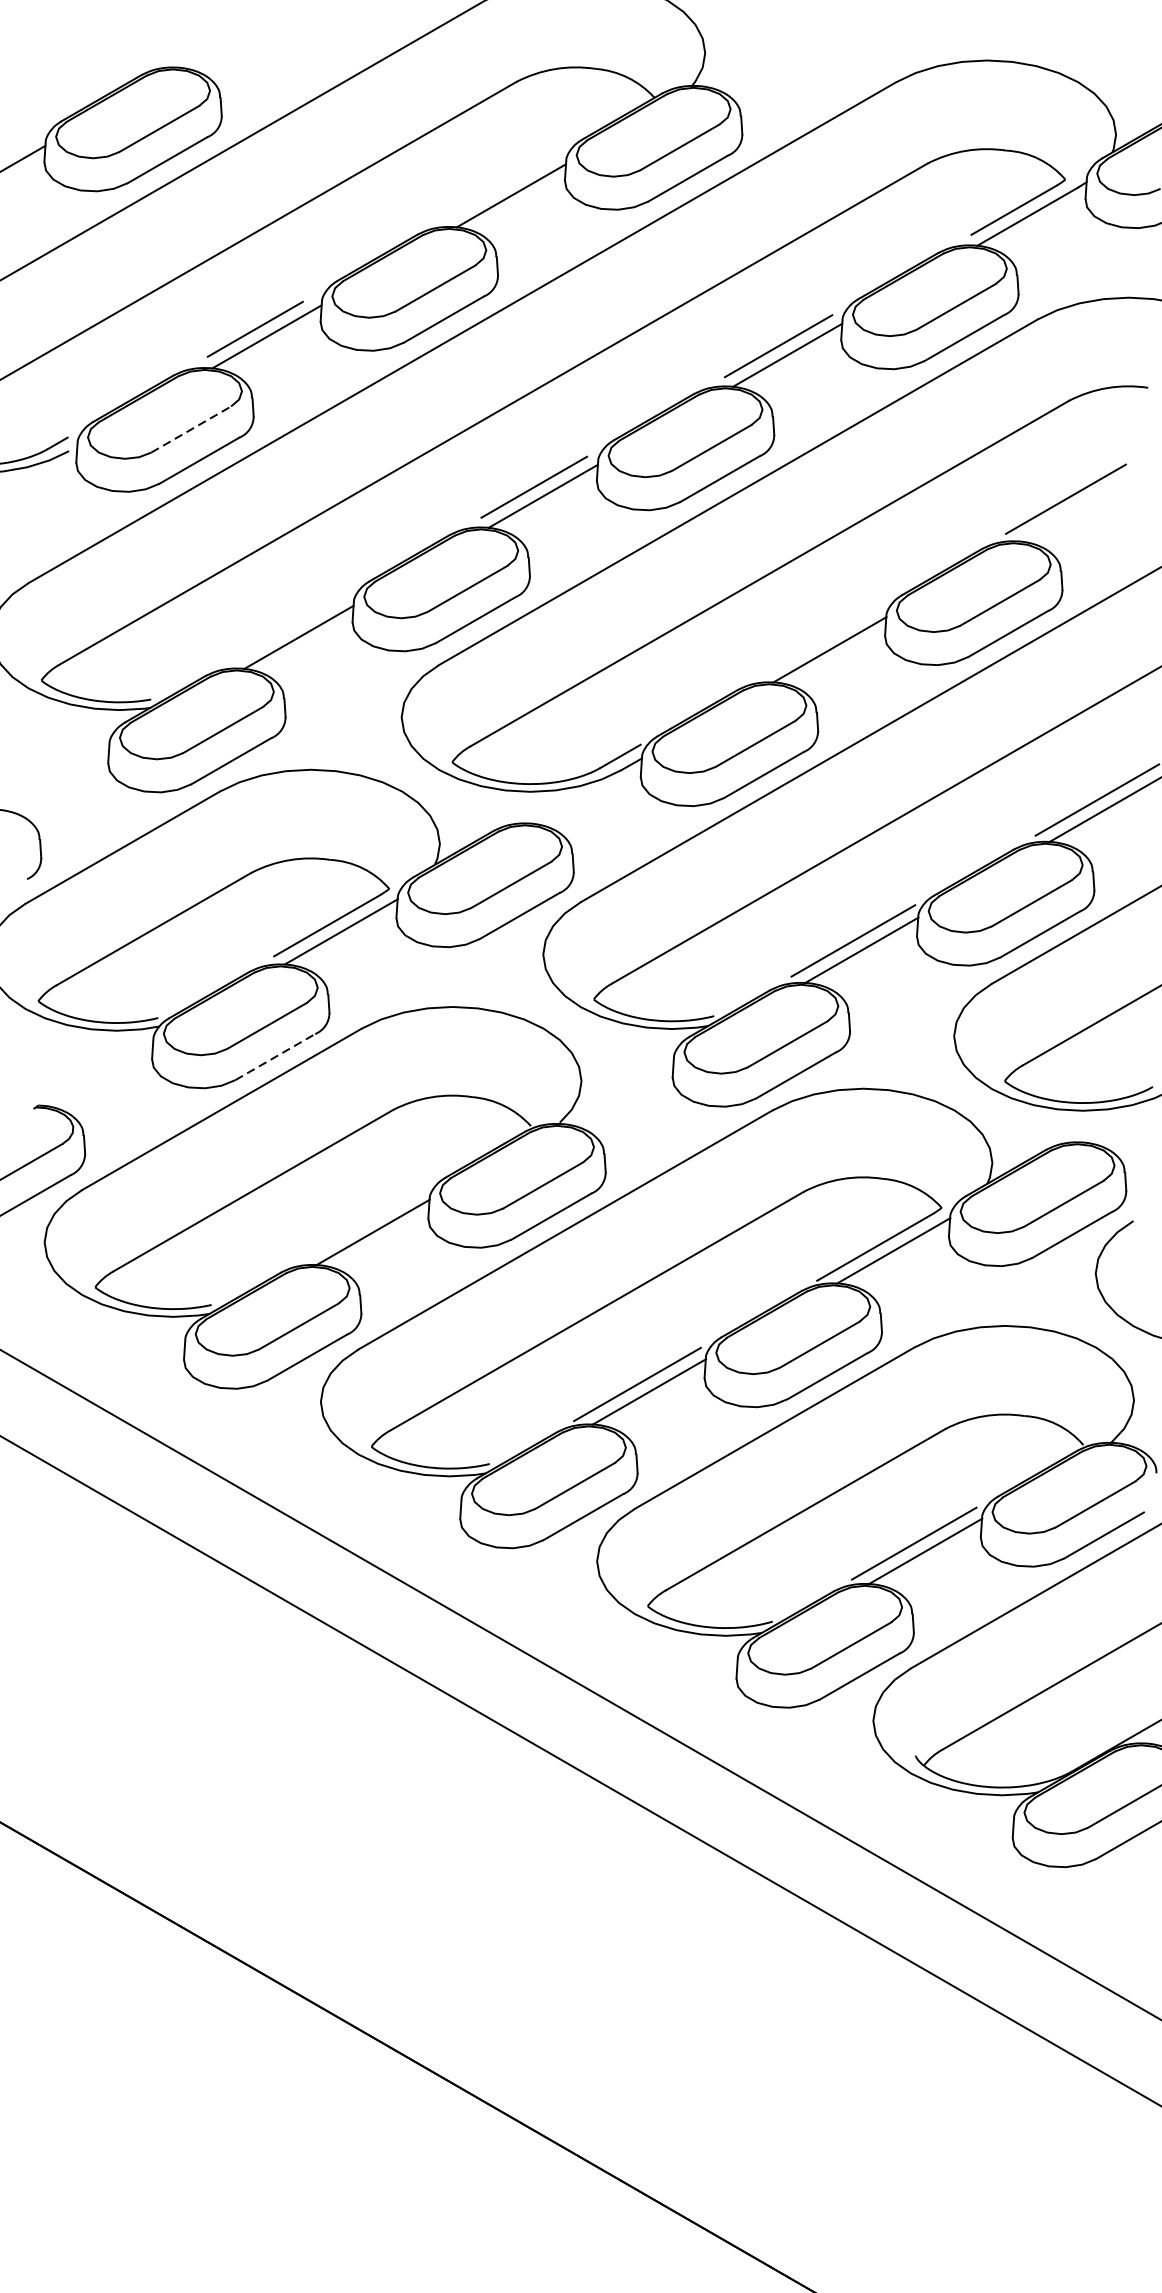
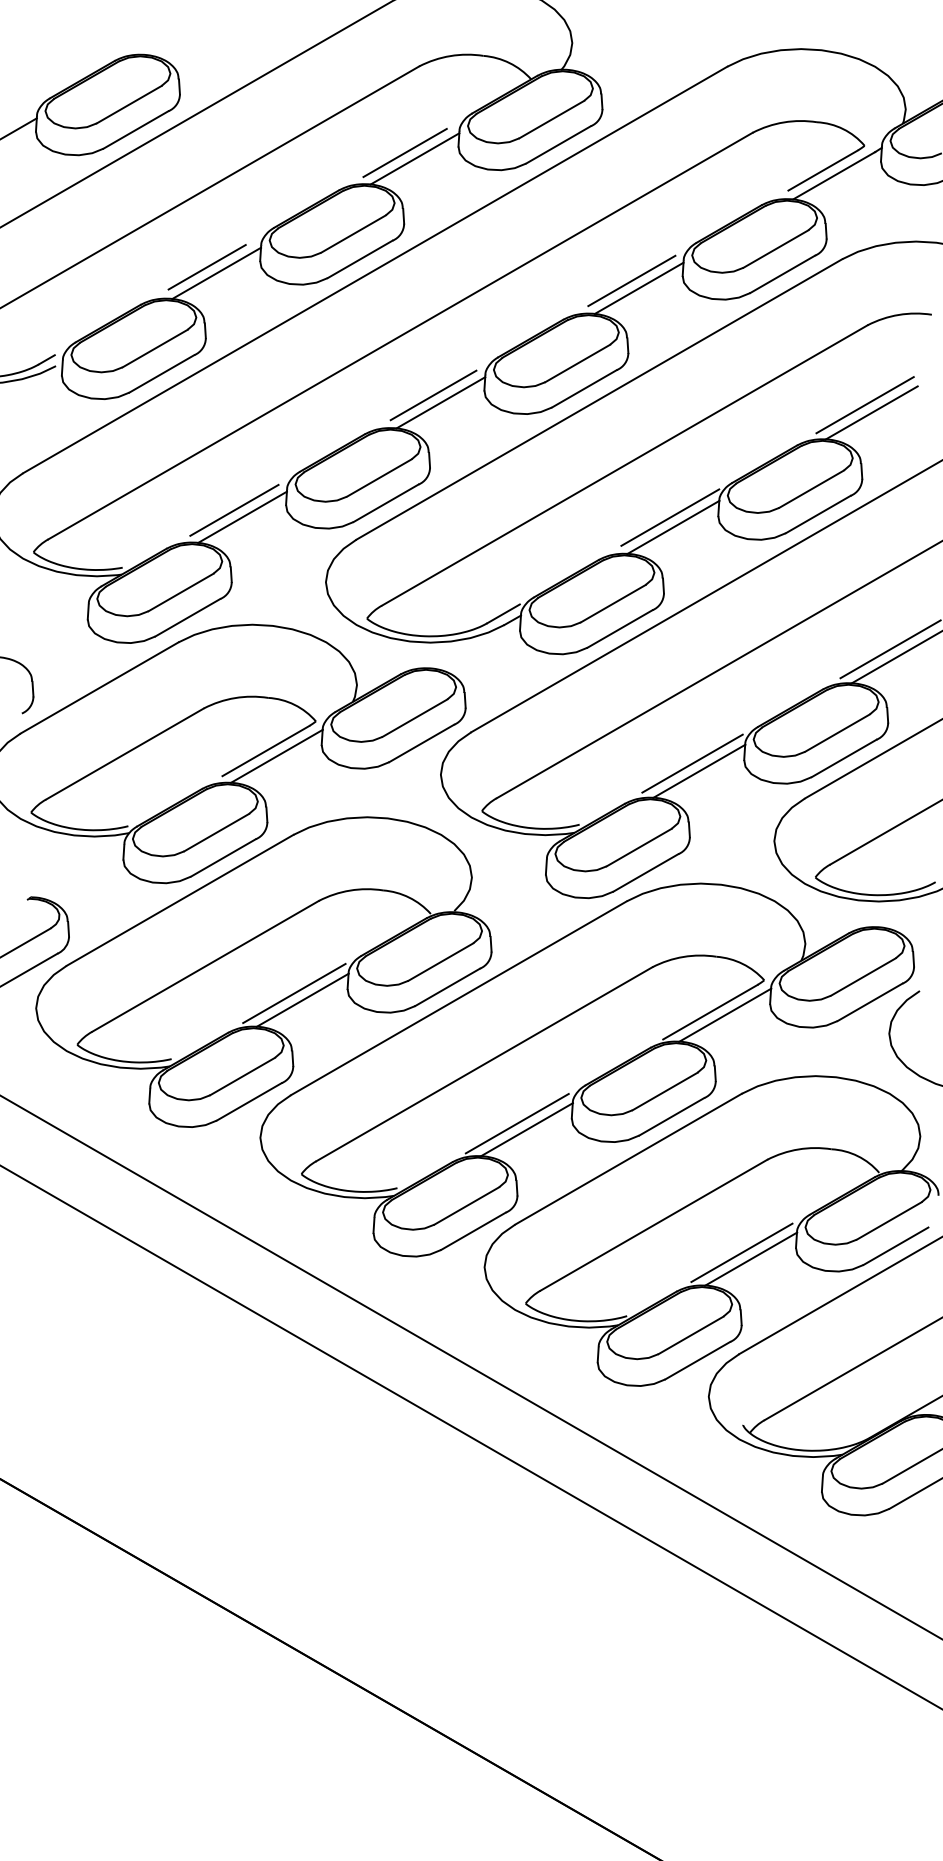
line: (498, 187) -> (404, 152), added
line: (191, 429) -> (155, 348), dashed -> solid
line: (1073, 508) -> (871, 412), added
line: (288, 627) -> (234, 509), added
line: (826, 637) -> (670, 517), added
line: (275, 1056) -> (223, 857), dashed -> solid
line: (362, 1224) -> (294, 993), added

